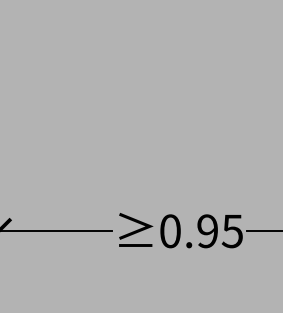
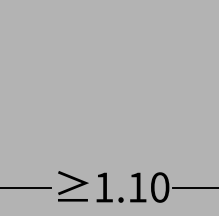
text: (201, 231) -> (132, 187), 0.95 -> 1.10

